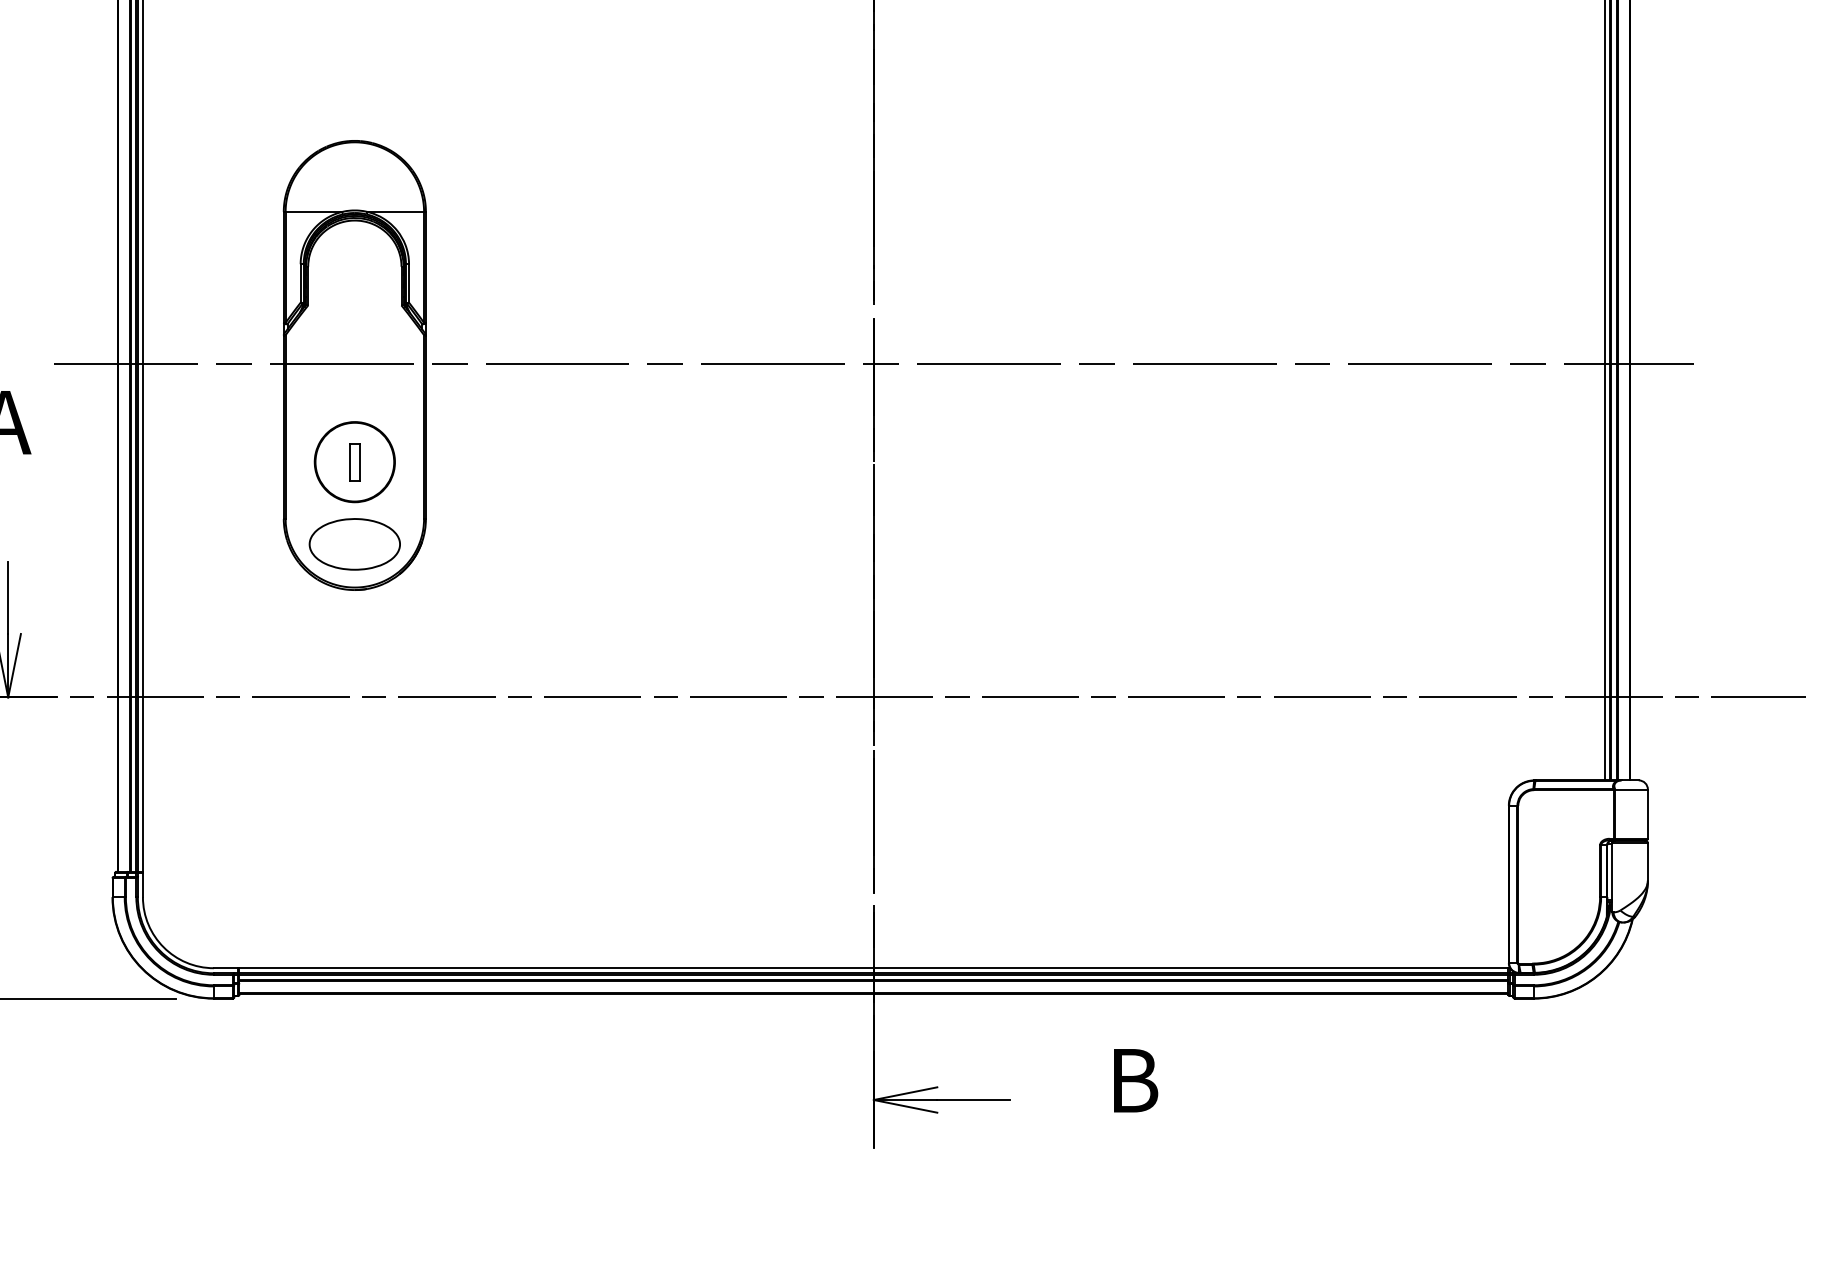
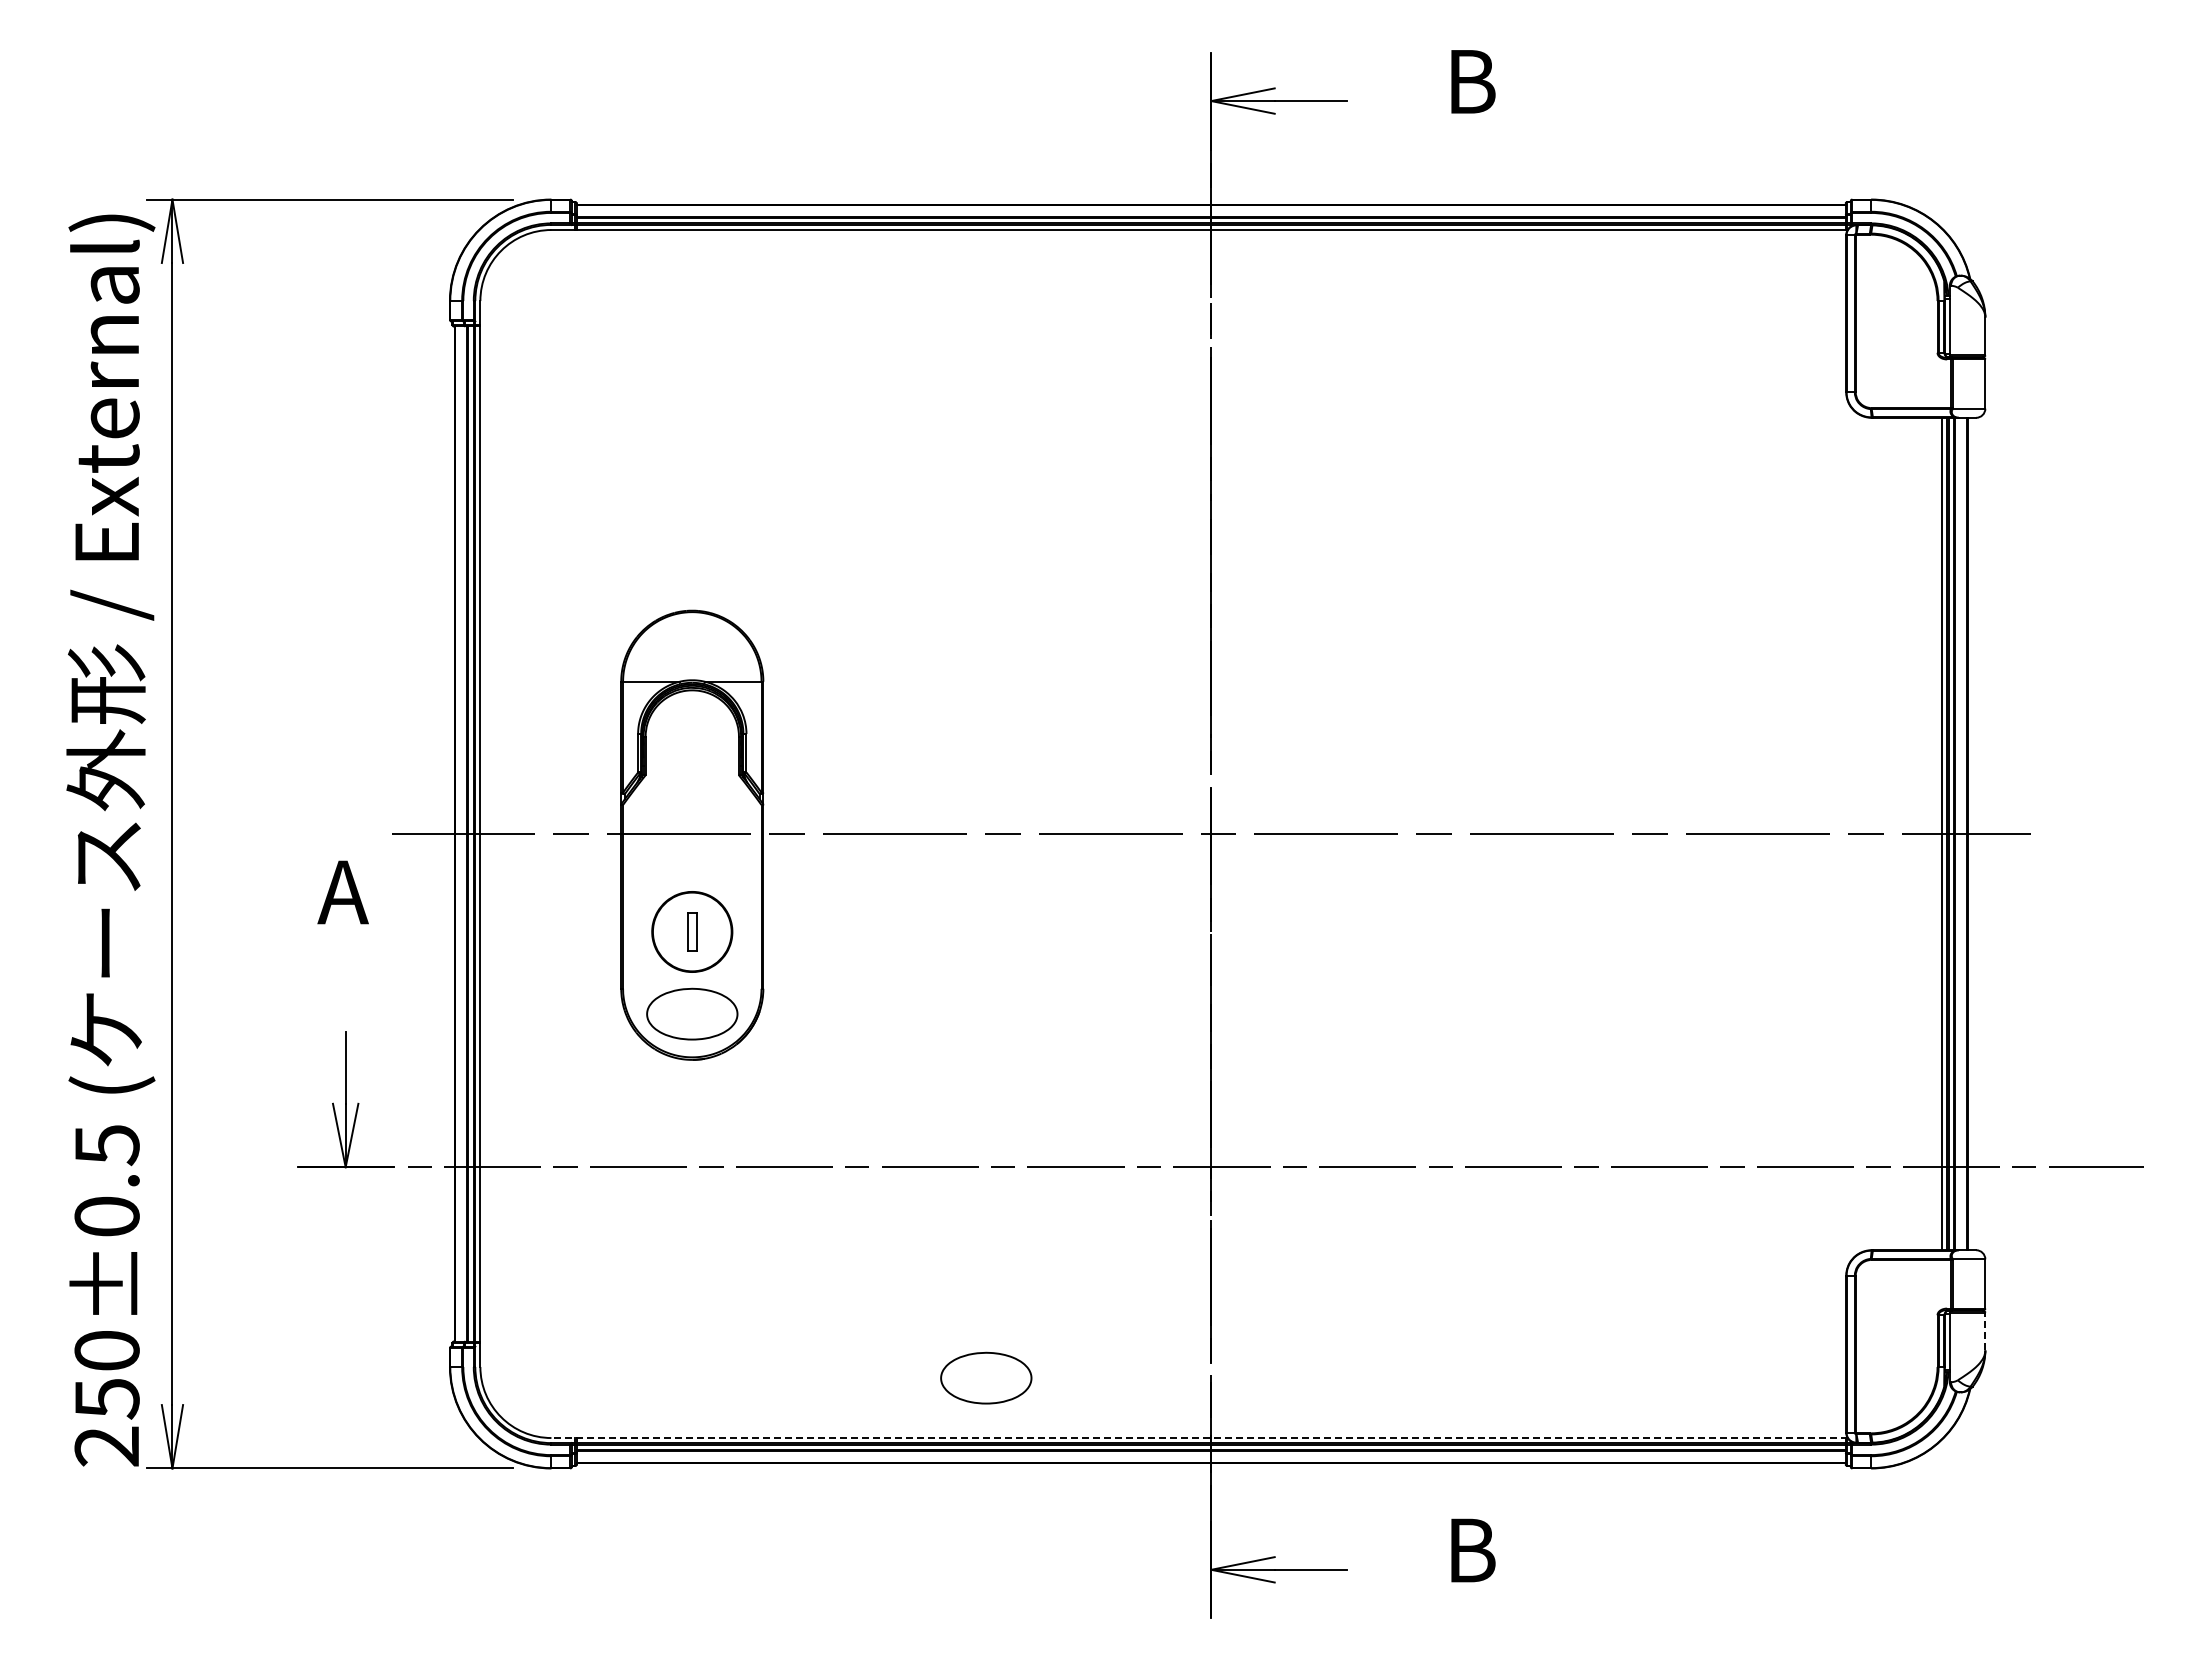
line: (1648, 861) -> (1985, 1331), solid -> dashed
part: (649, 907) -> (986, 1377), added
line: (862, 968) -> (1199, 1438), solid -> dashed

